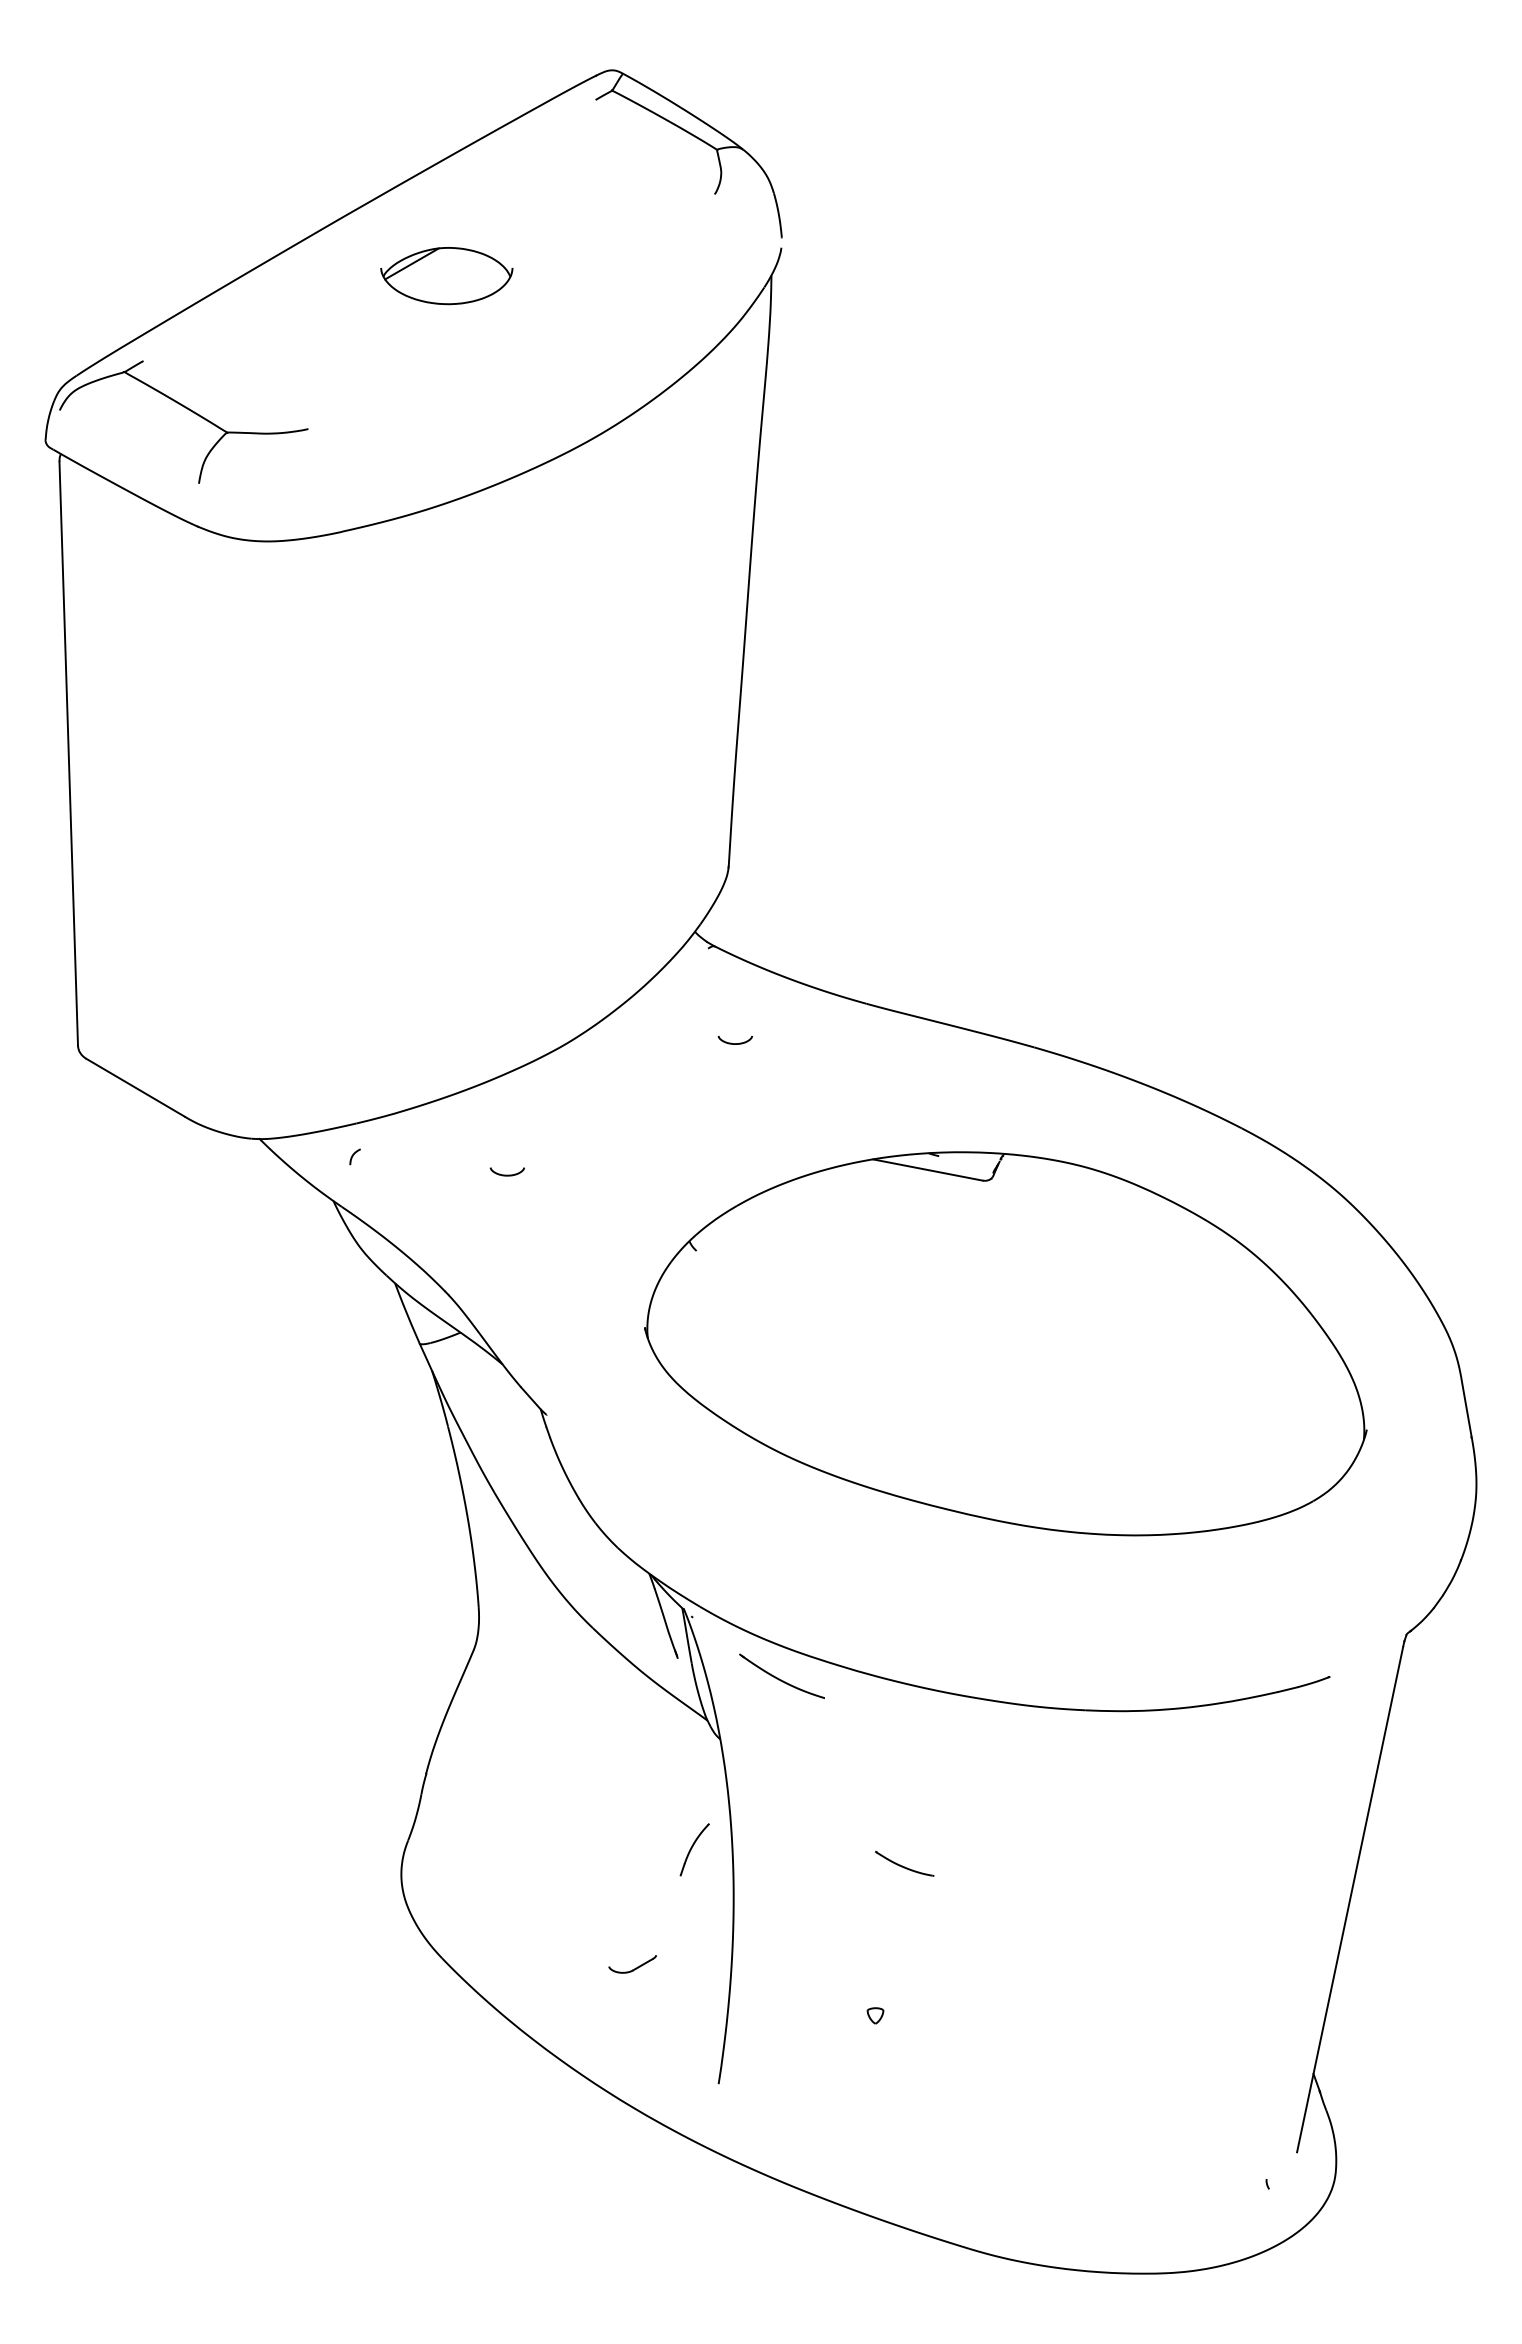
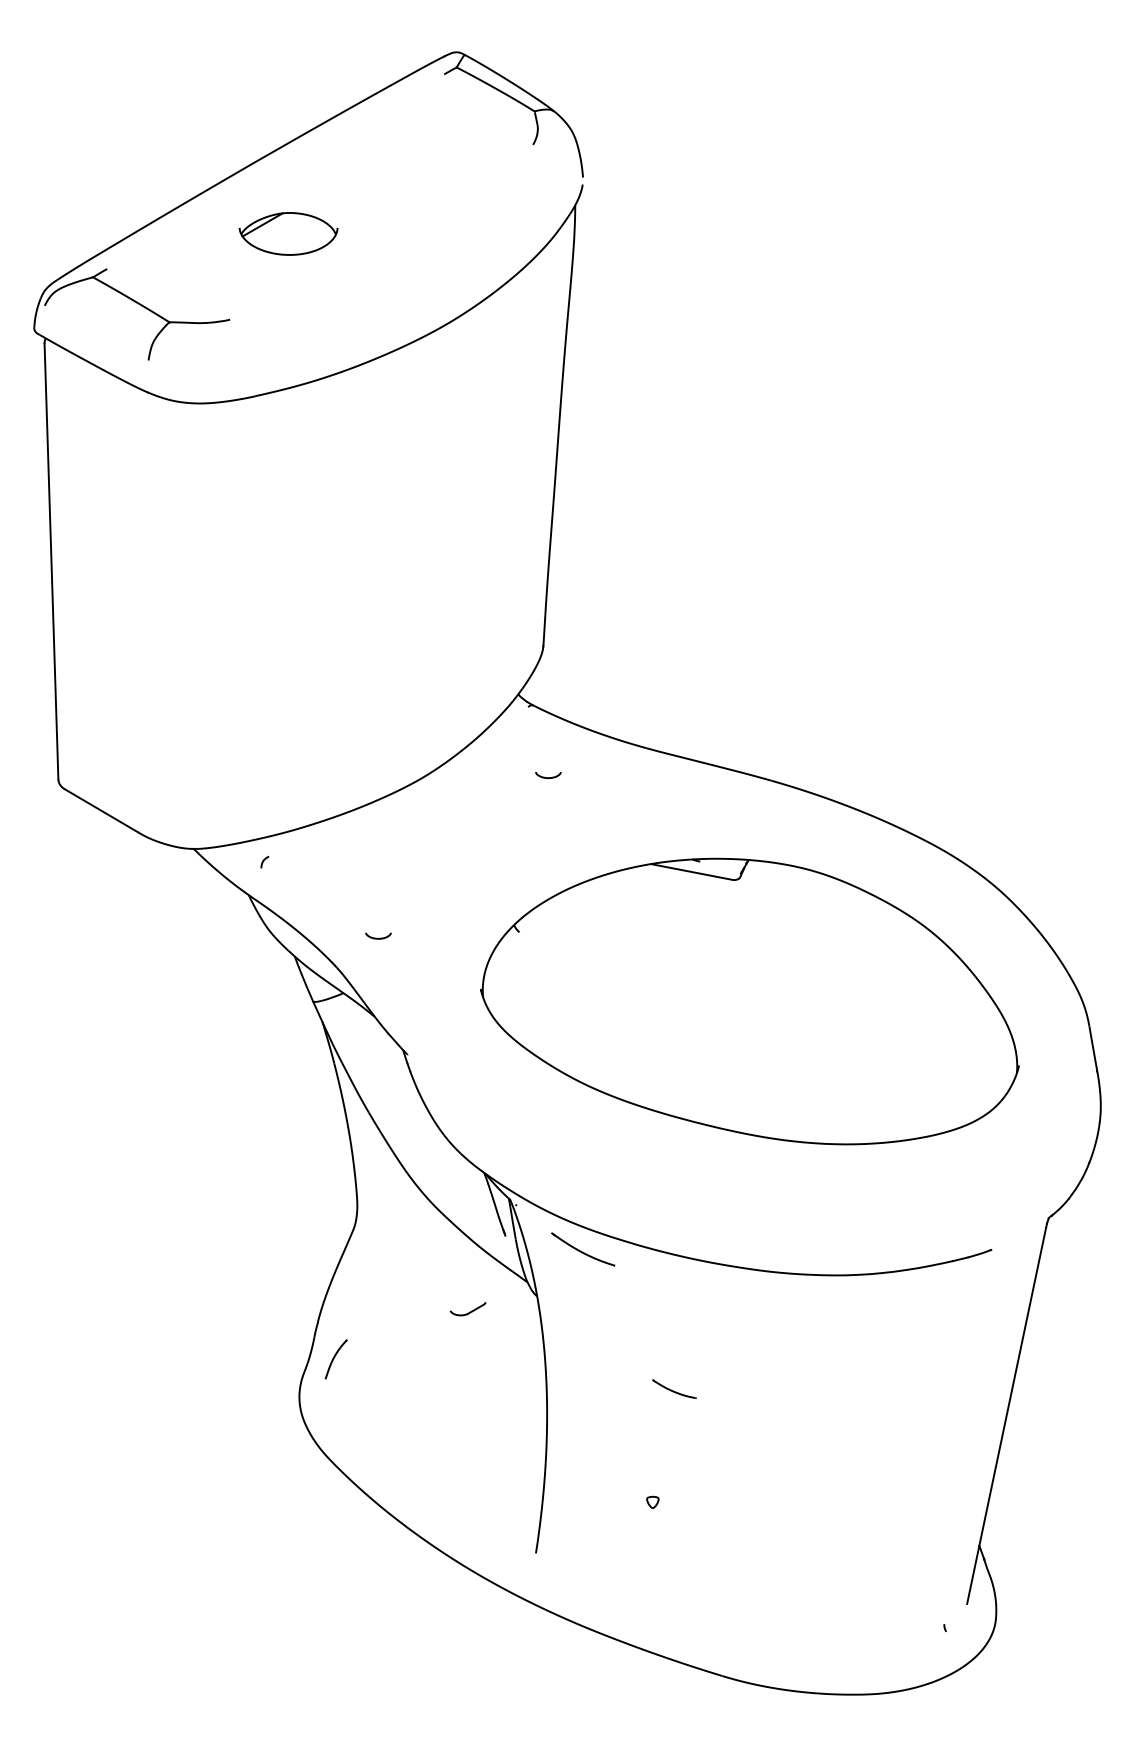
part: (446, 276) -> (288, 234), moved
curve: (506, 1174) -> (377, 937), moved
part: (694, 1849) -> (336, 1359), moved
part: (632, 1964) -> (467, 1309), moved

